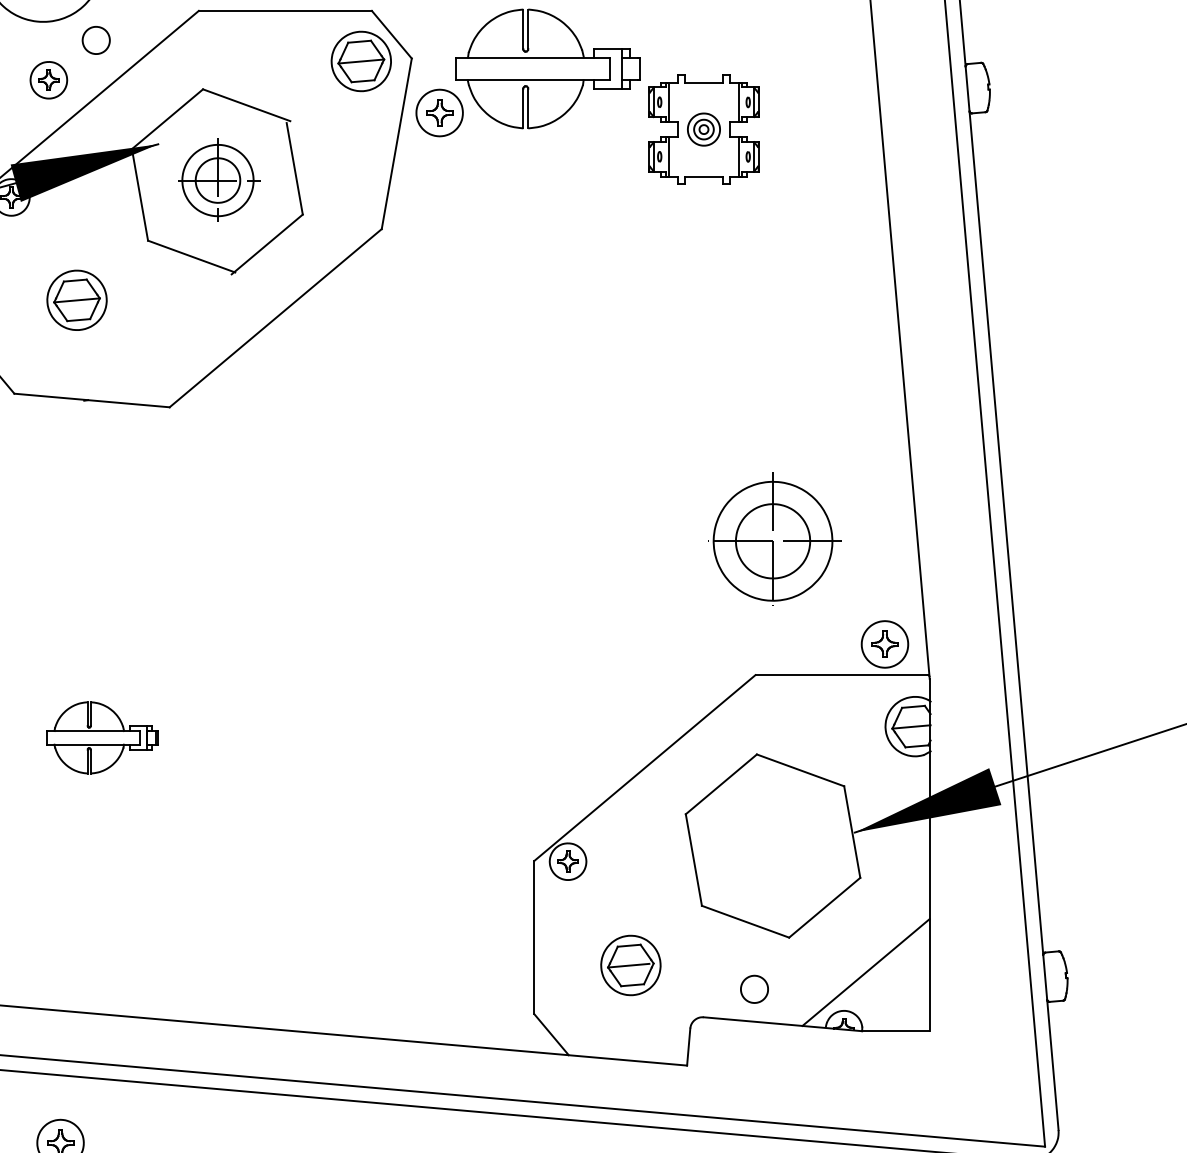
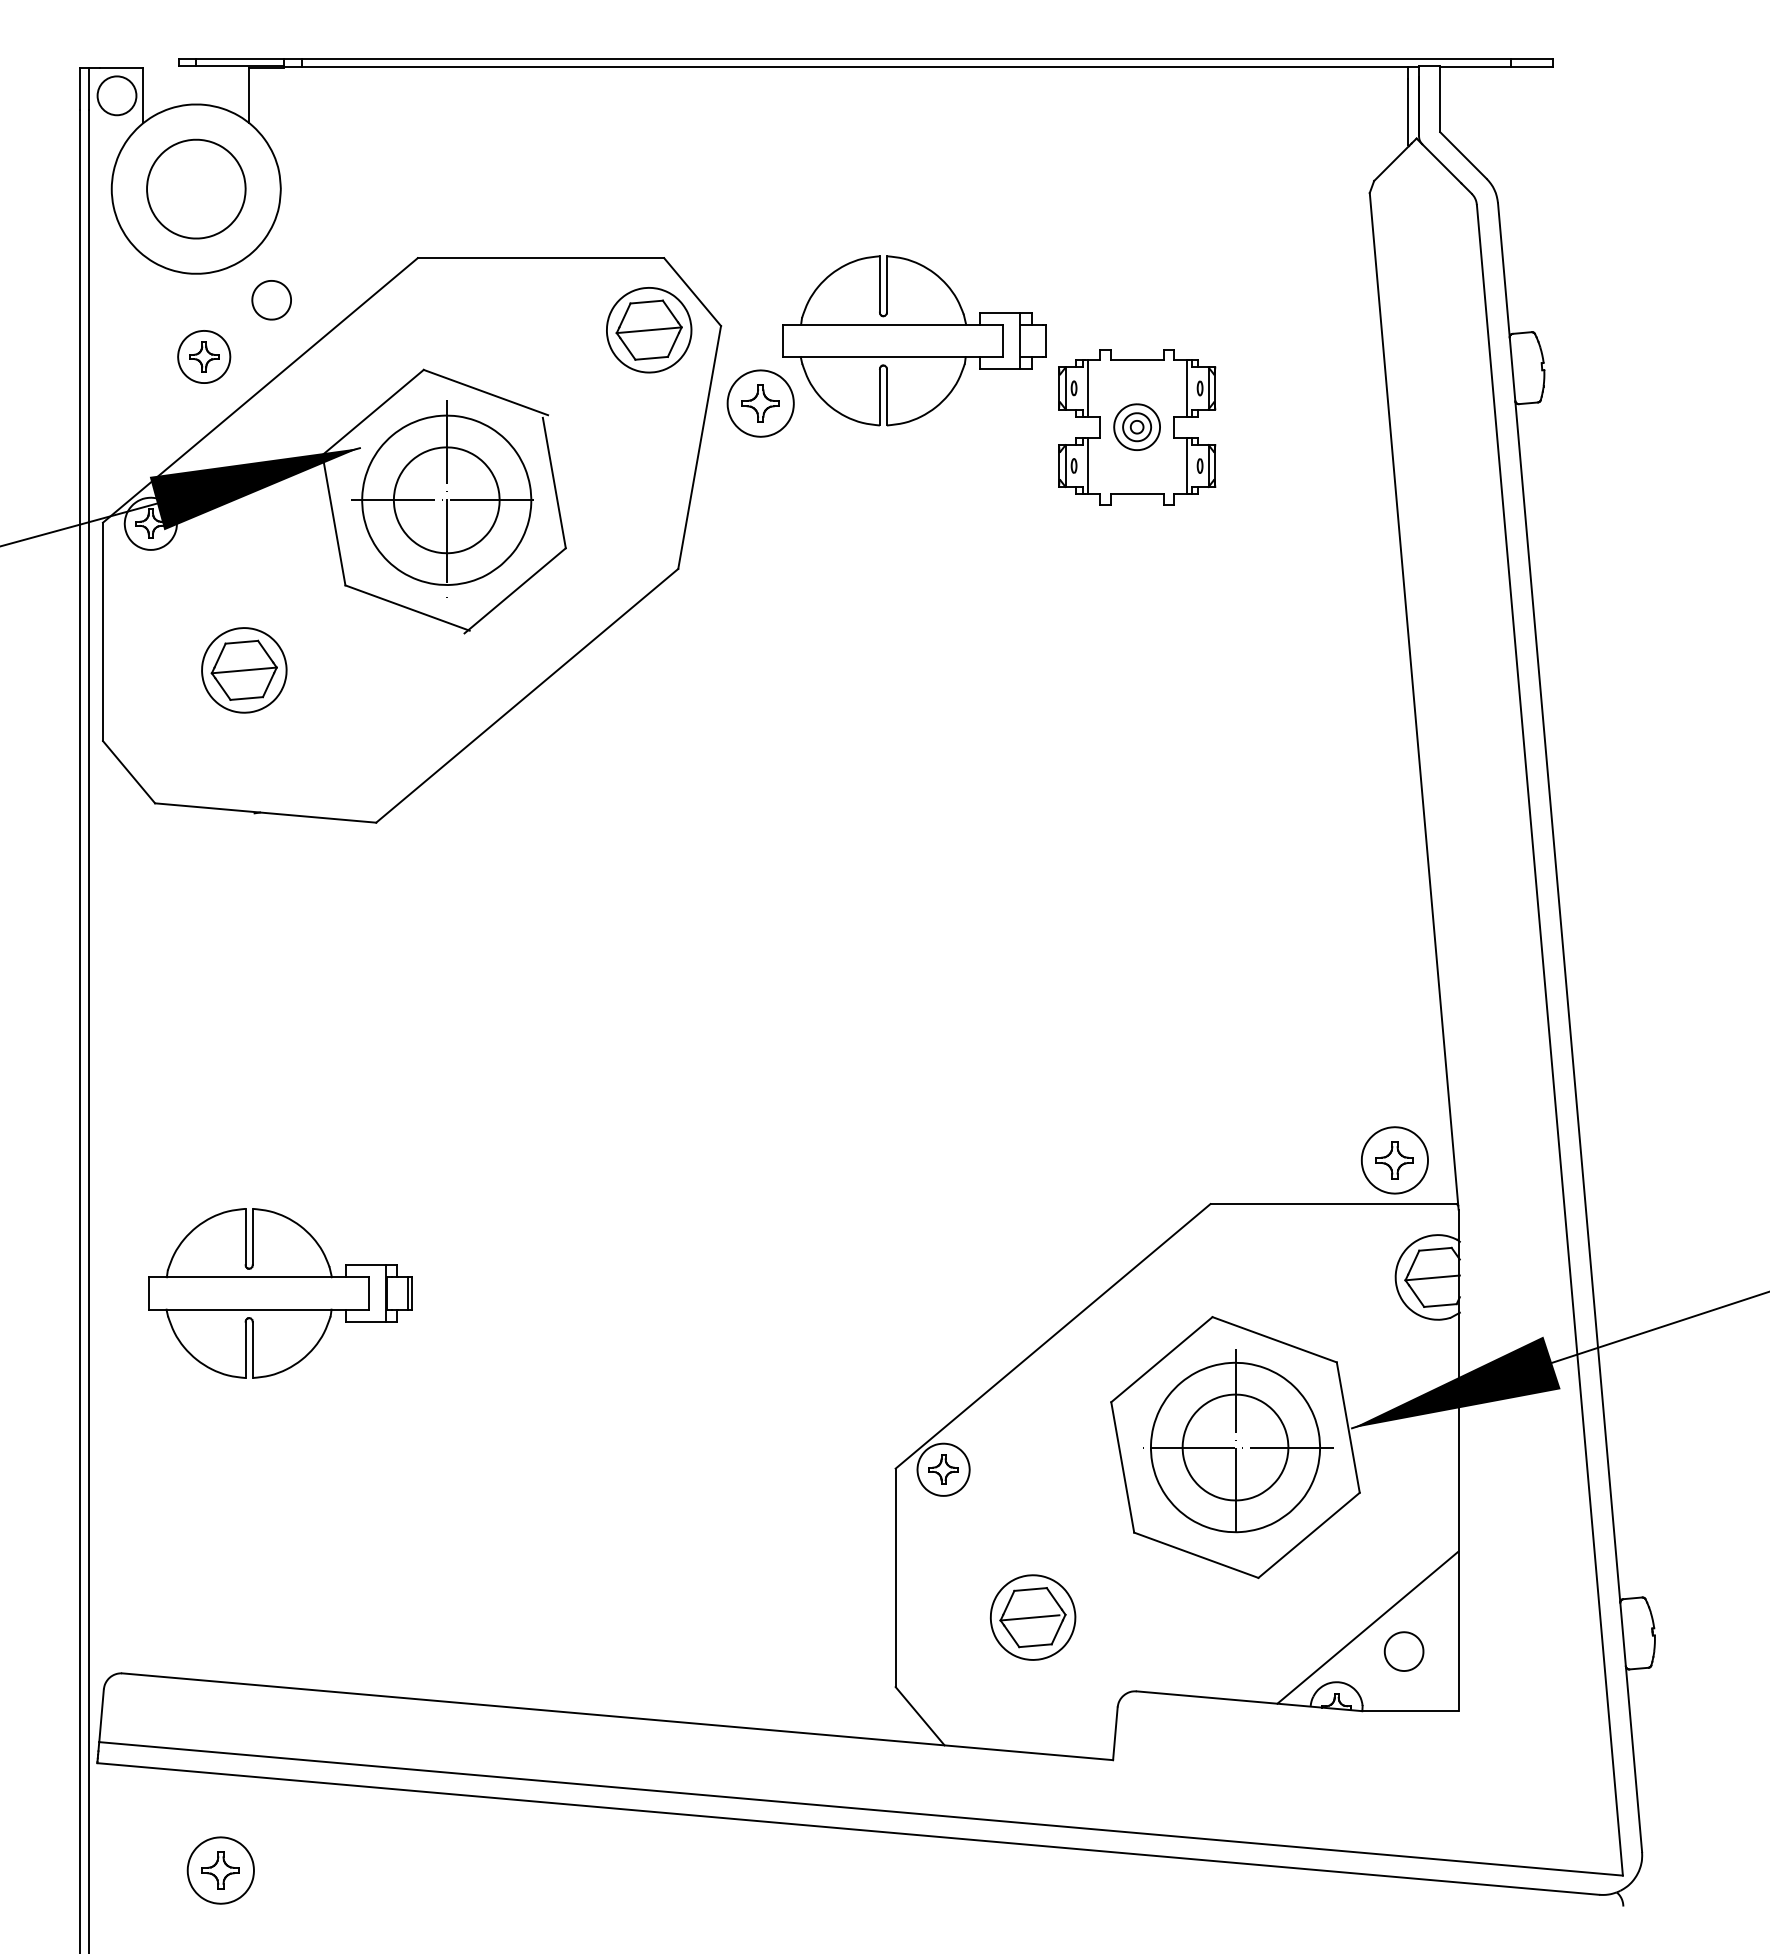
part: (216, 179) -> (442, 498), size x1.67
part: (775, 537) -> (1238, 1441), moved
part: (102, 737) -> (280, 1293), size x1.67
part: (754, 989) -> (1403, 1651), moved

